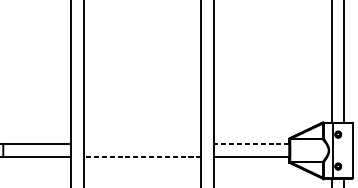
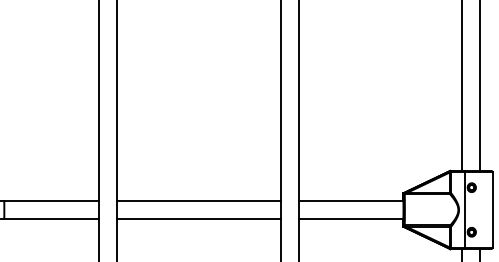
line: (142, 144) -> (198, 201), added
line: (251, 144) -> (350, 201), dashed -> solid
line: (142, 156) -> (198, 218), dashed -> solid

